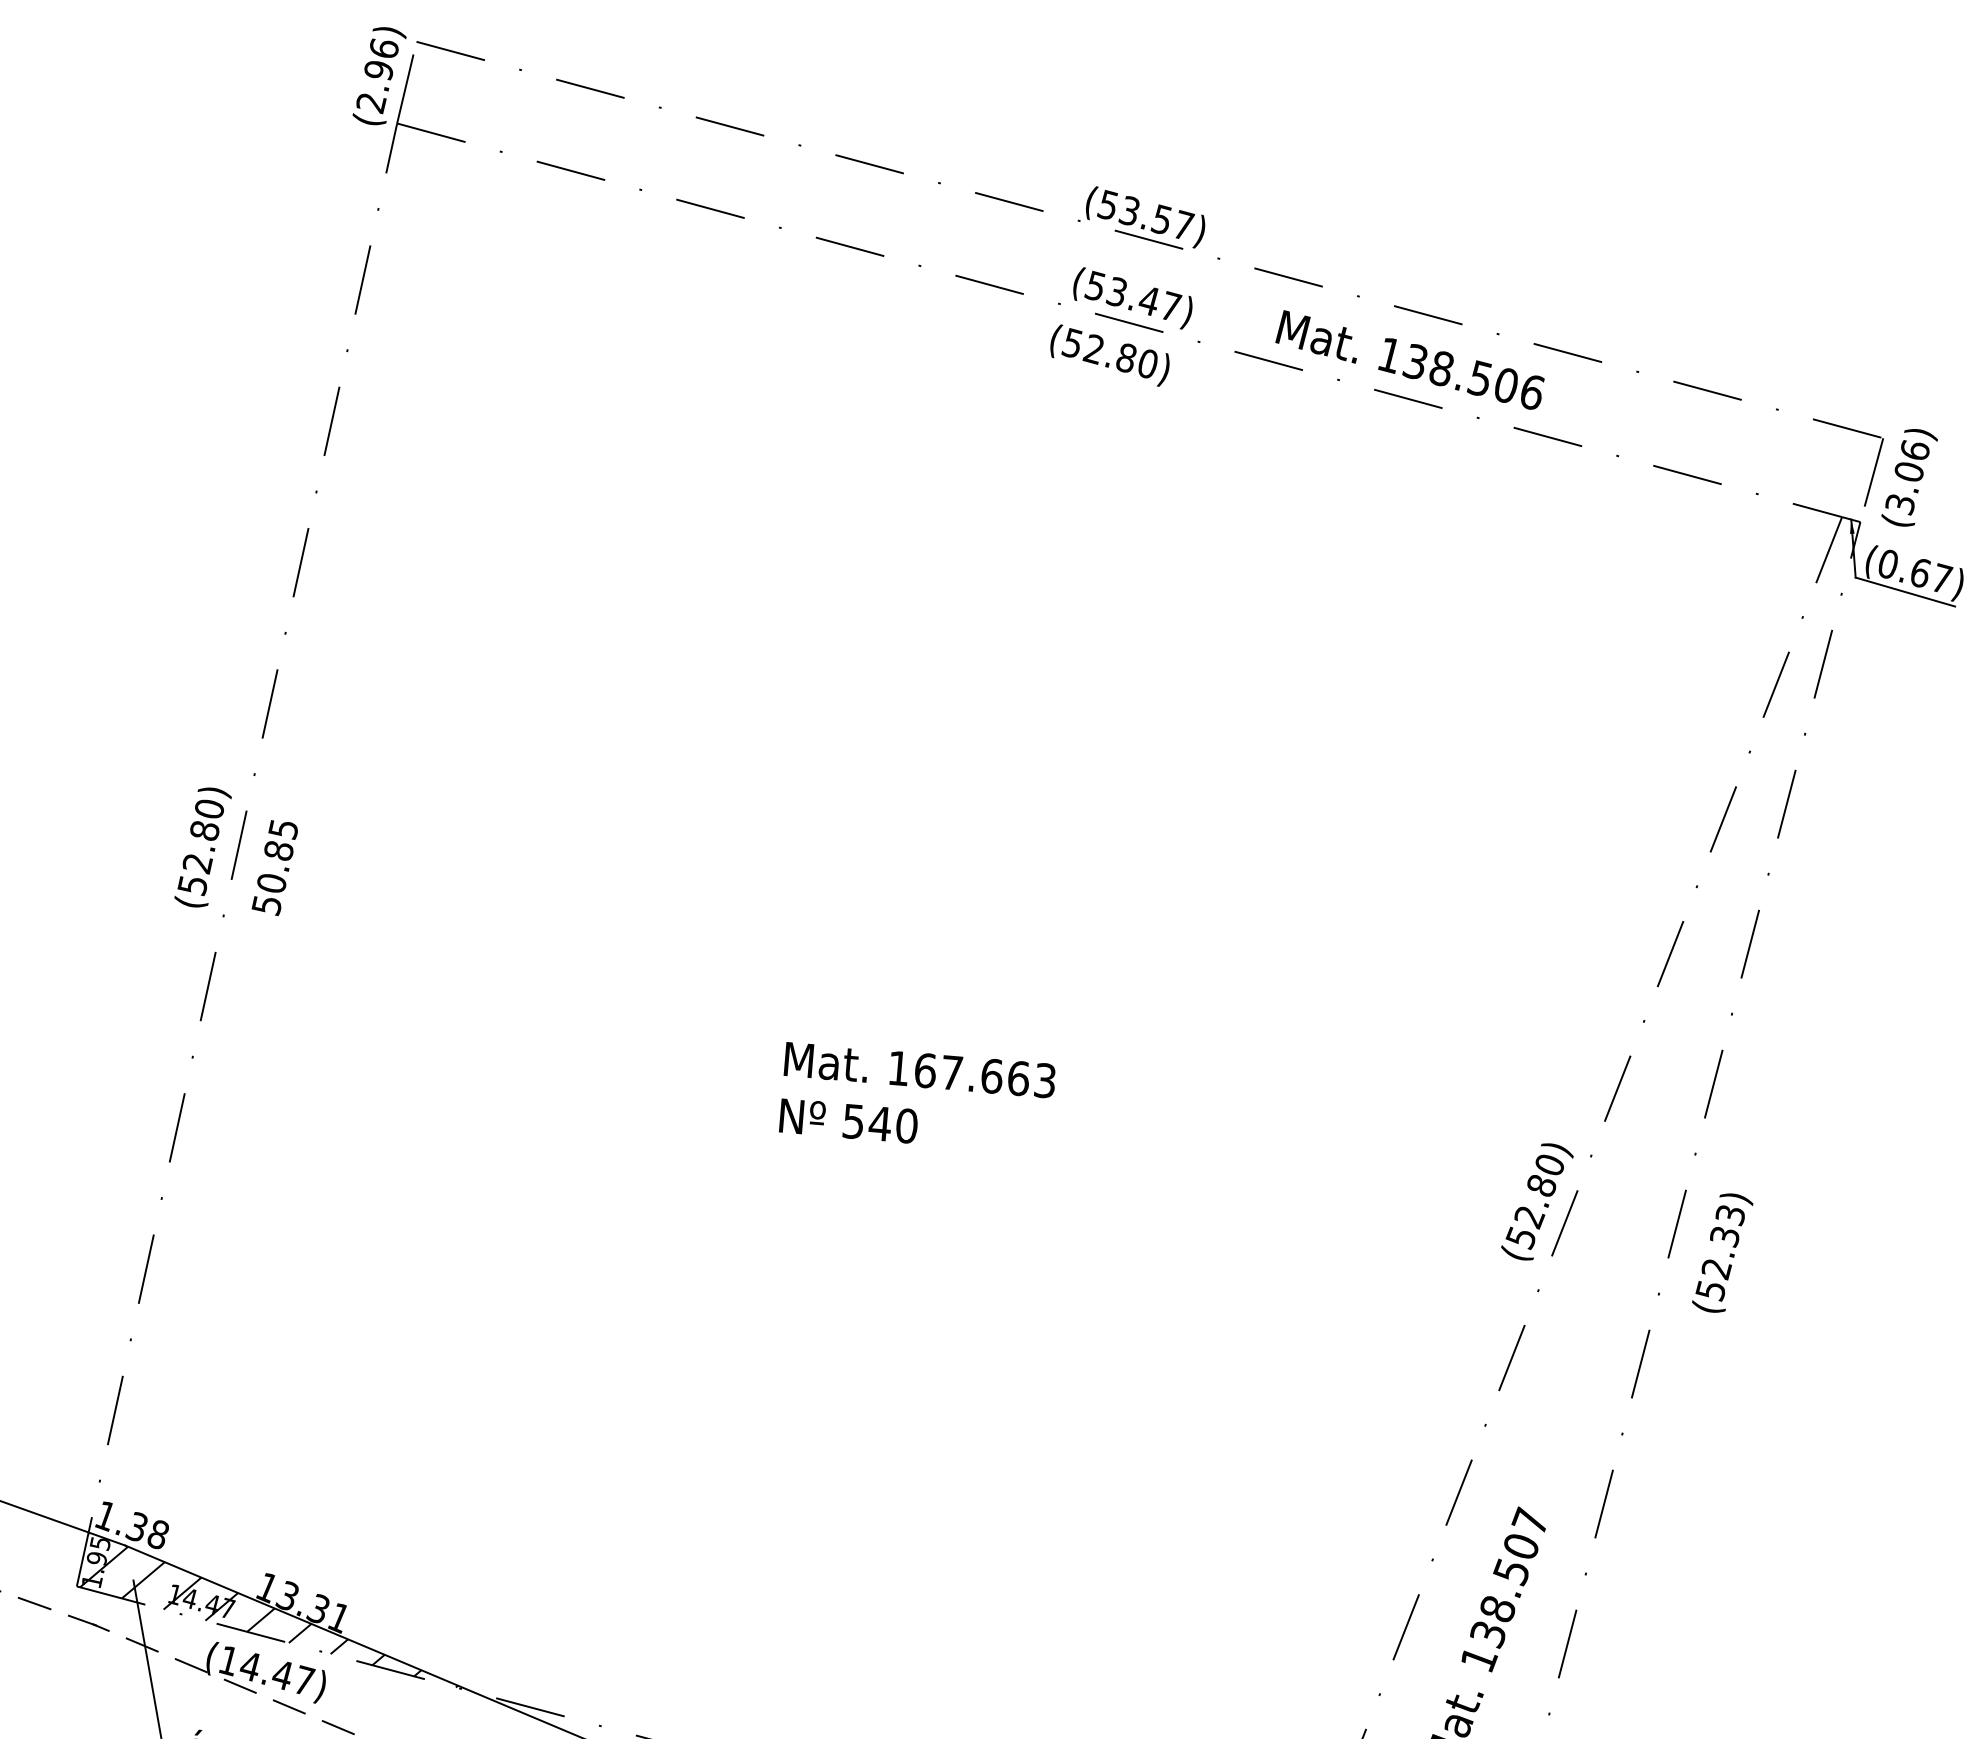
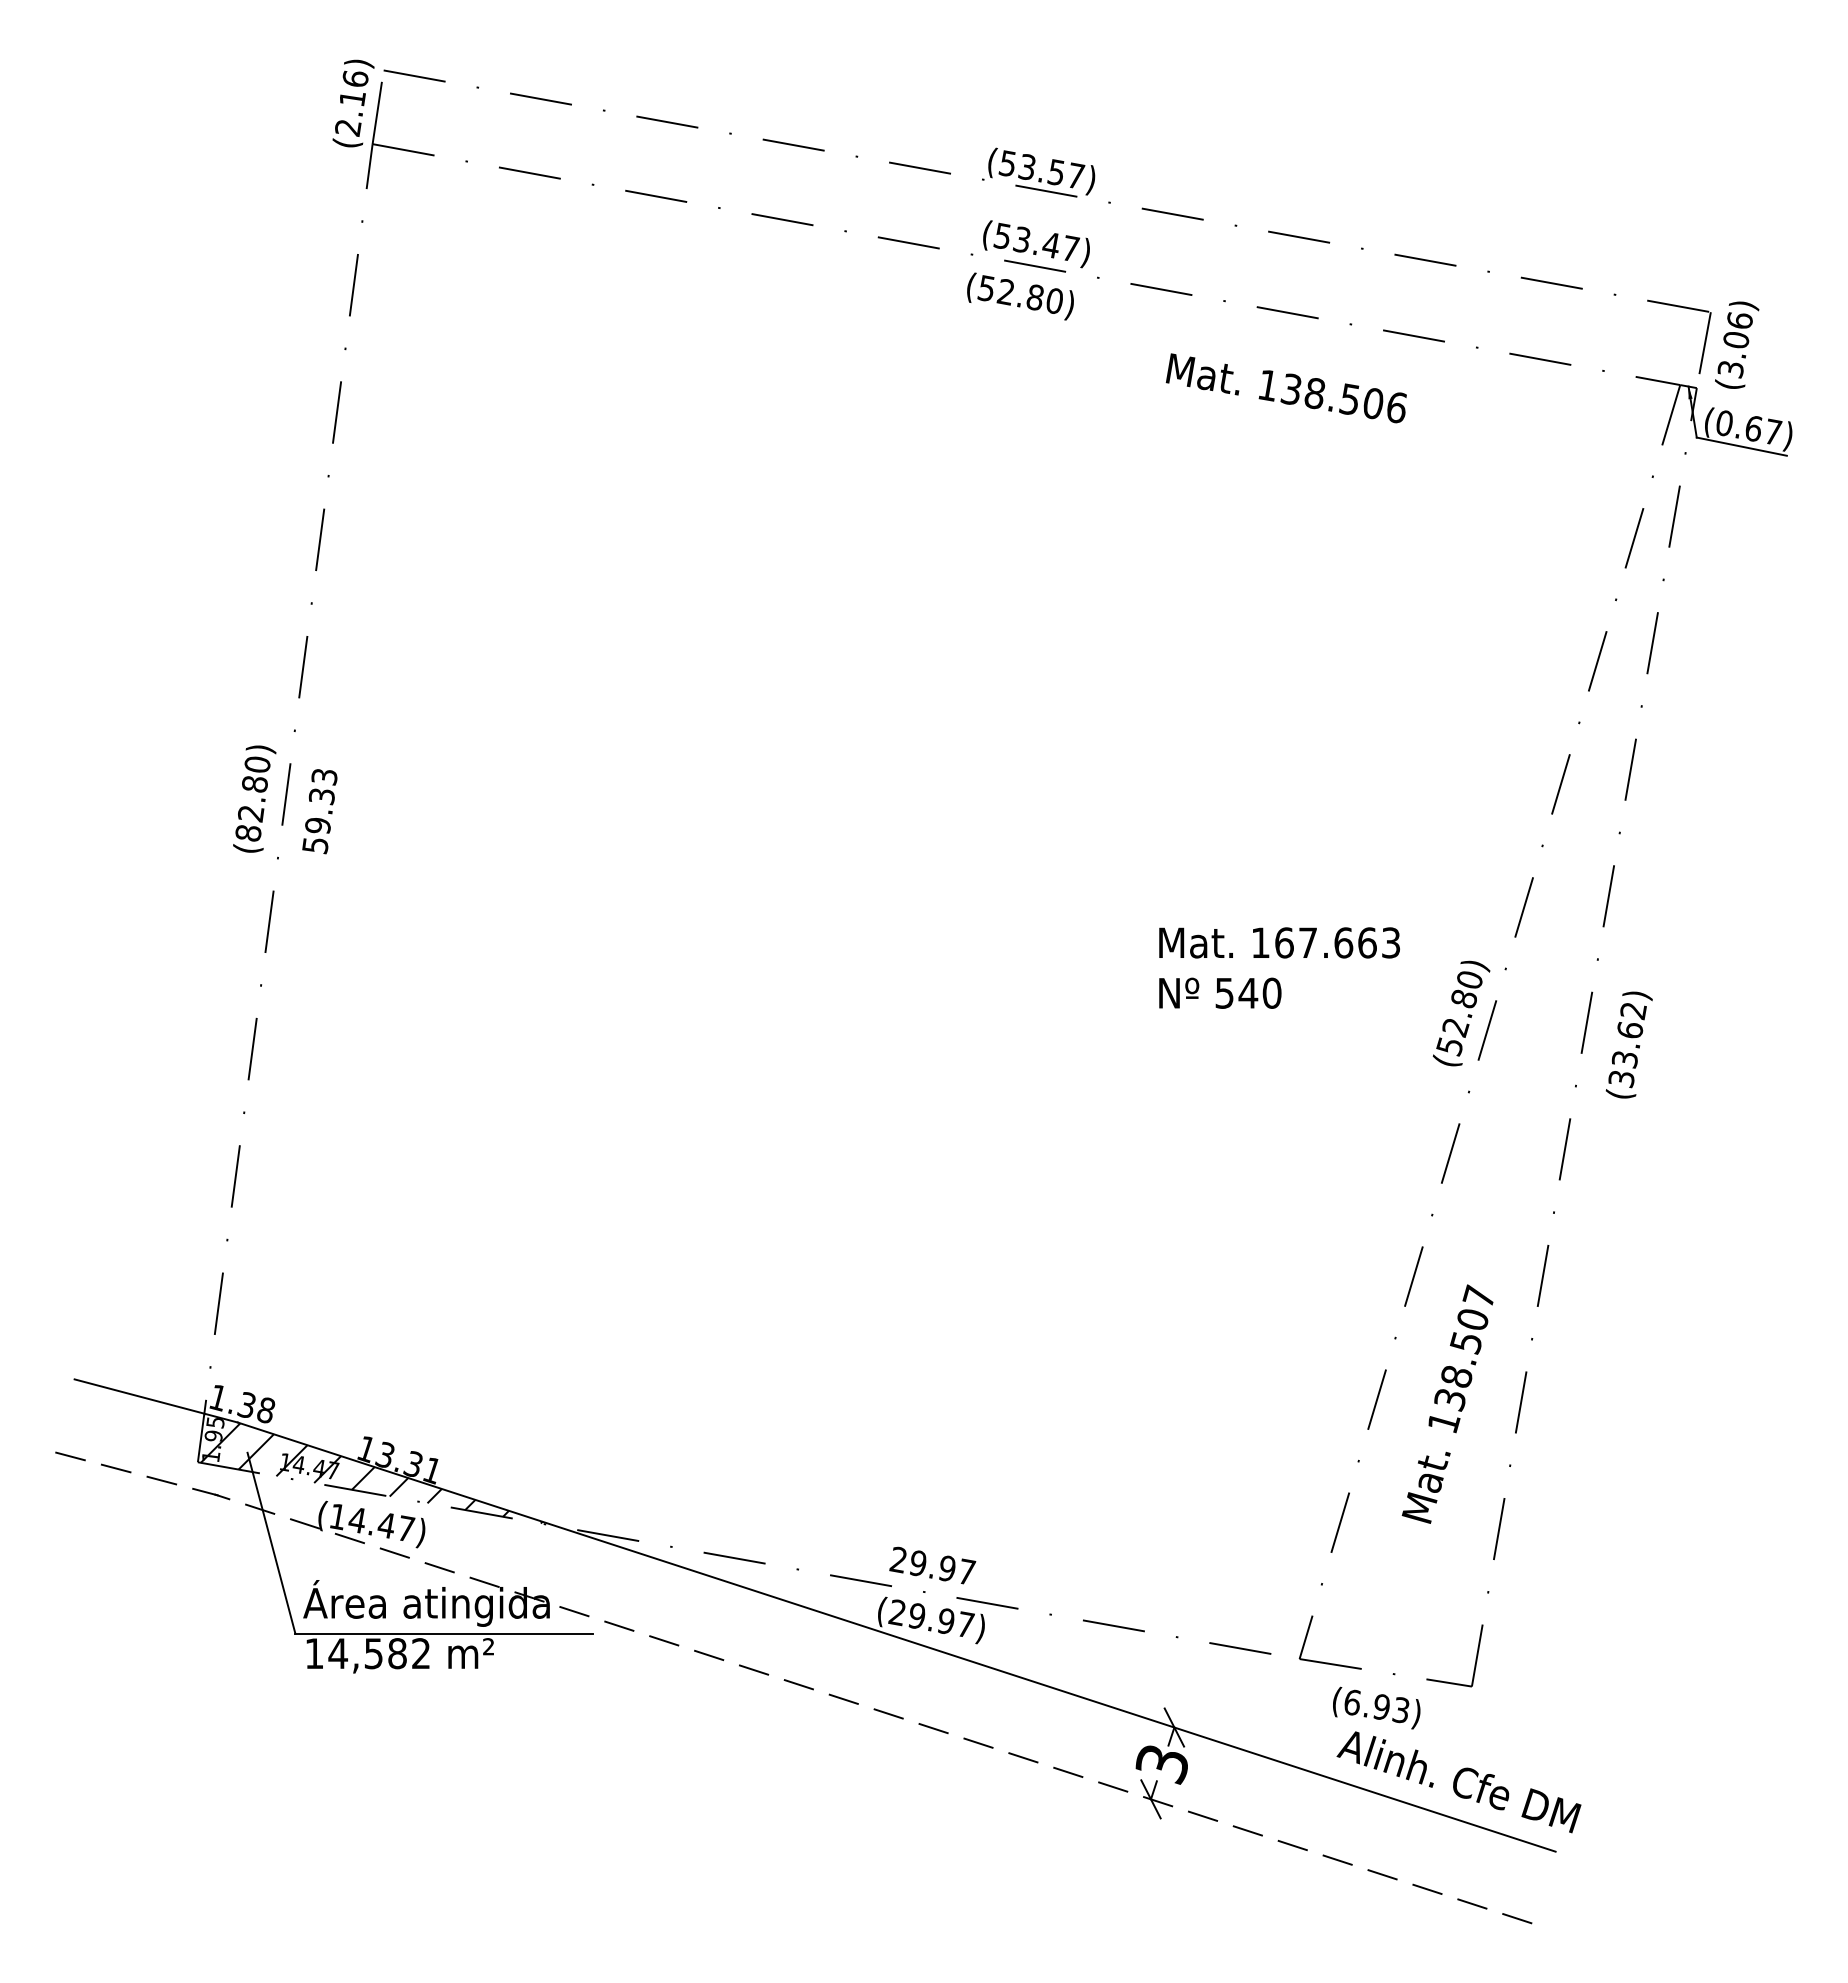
text: (378, 70) -> (352, 98), (2.96) -> (2.16)
text: (1409, 360) -> (1285, 388), moved
text: (277, 856) -> (321, 801), 50.85 -> 59.33
text: (192, 885) -> (248, 833), (52.80) -> (82.80)
text: (917, 1097) -> (1279, 967), moved
text: (1720, 1252) -> (1627, 1044), (52.33) -> (33.62)

